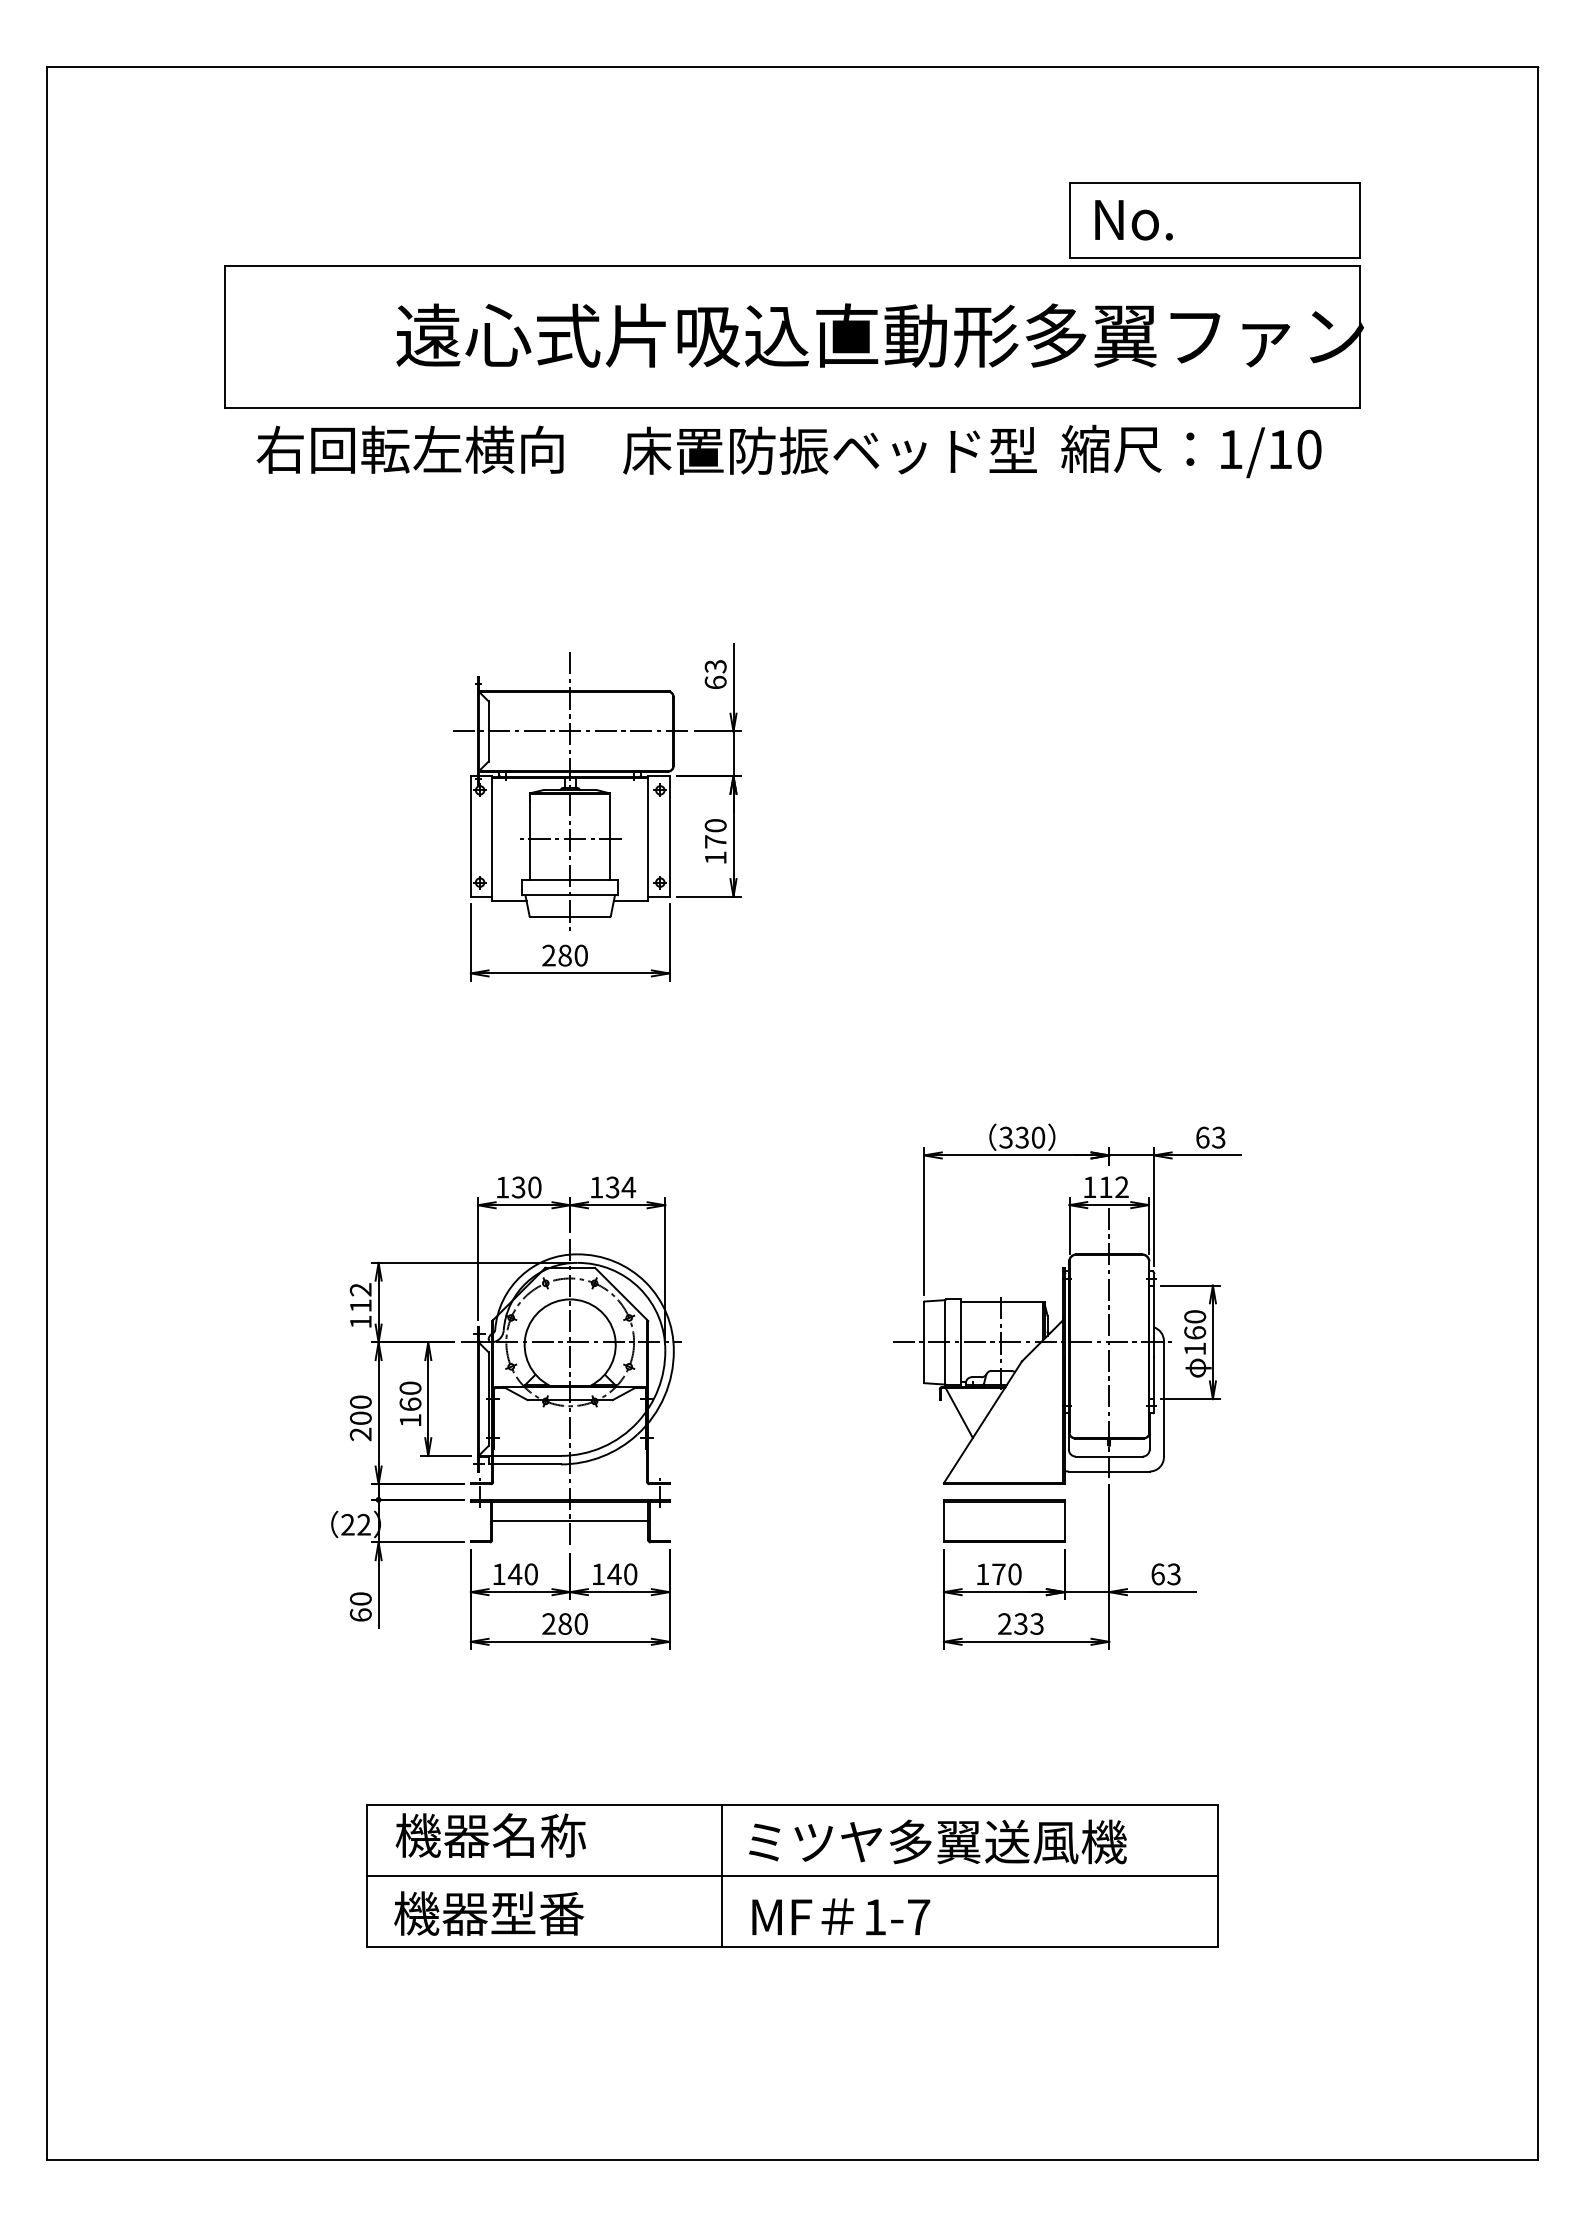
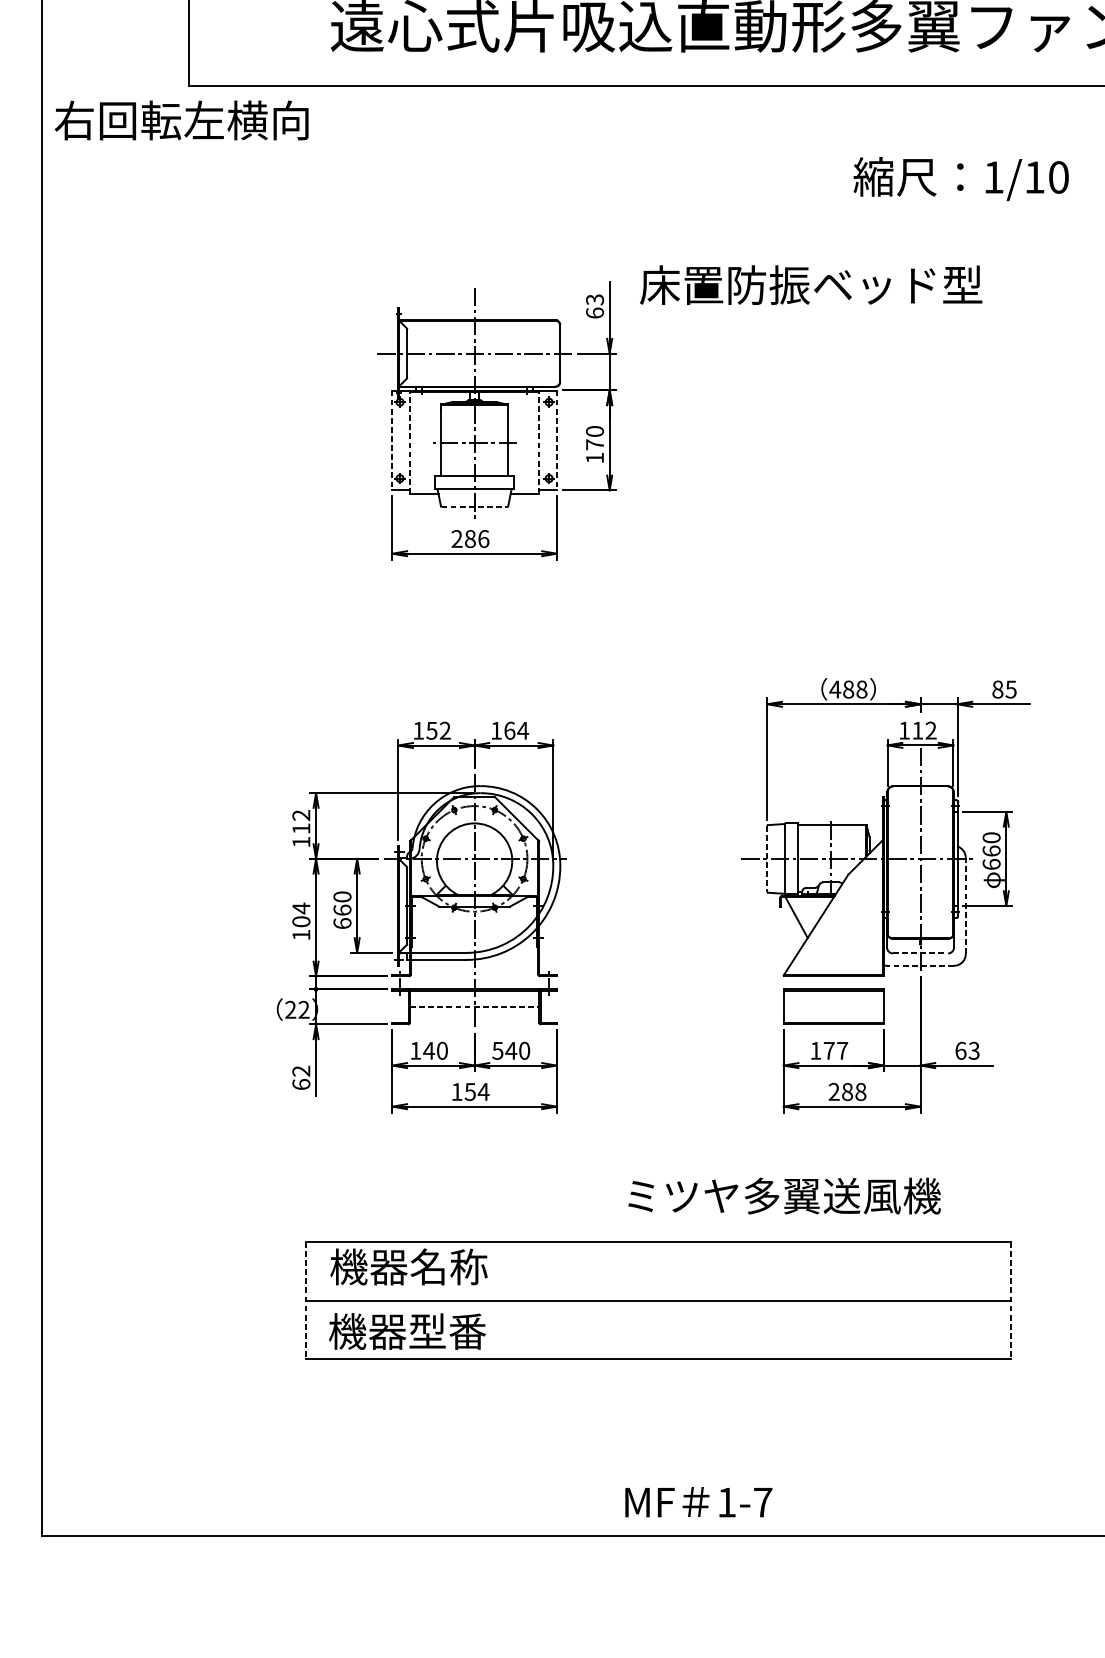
text: (409, 449) -> (181, 120), moved
text: (829, 450) -> (810, 284), moved
text: (1191, 451) -> (961, 178), moved
line: (470, 837) -> (392, 441), solid -> dashed
line: (669, 837) -> (556, 441), solid -> dashed
line: (492, 838) -> (410, 442), solid -> dashed
line: (648, 838) -> (539, 442), solid -> dashed
line: (570, 916) -> (474, 506), solid -> dashed
text: (581, 955) -> (483, 538), 280 -> 286
text: (1021, 1137) -> (847, 689), 330 -> 488
text: (1210, 1137) -> (1004, 689), 63 -> 85
text: (526, 1187) -> (438, 730), 130 -> 152
text: (612, 1187) -> (509, 730), 134 -> 164
line: (924, 1342) -> (767, 859), solid -> dashed
text: (1195, 1348) -> (991, 864), 160 -> 660
line: (1163, 1398) -> (965, 905), solid -> dashed
text: (360, 1418) -> (301, 921), 200 -> 104
text: (410, 1419) -> (342, 922), 160 -> 660
line: (1109, 1456) -> (920, 953), solid -> dashed
line: (1108, 1471) -> (919, 965), solid -> dashed
line: (570, 1521) -> (474, 1007), solid -> dashed
text: (597, 1574) -> (497, 1050), 140 -> 540
text: (1014, 1574) -> (842, 1050), 170 -> 177
text: (360, 1598) -> (301, 1070), 60 -> 62
text: (565, 1623) -> (470, 1091), 280 -> 154
text: (1028, 1623) -> (853, 1091), 233 -> 288
text: (937, 1841) -> (784, 1195), moved
line: (366, 1876) -> (306, 1300), solid -> dashed
line: (721, 1876) -> (599, 1300), removed
line: (1218, 1876) -> (1010, 1300), solid -> dashed
text: (841, 1916) -> (699, 1501), moved

